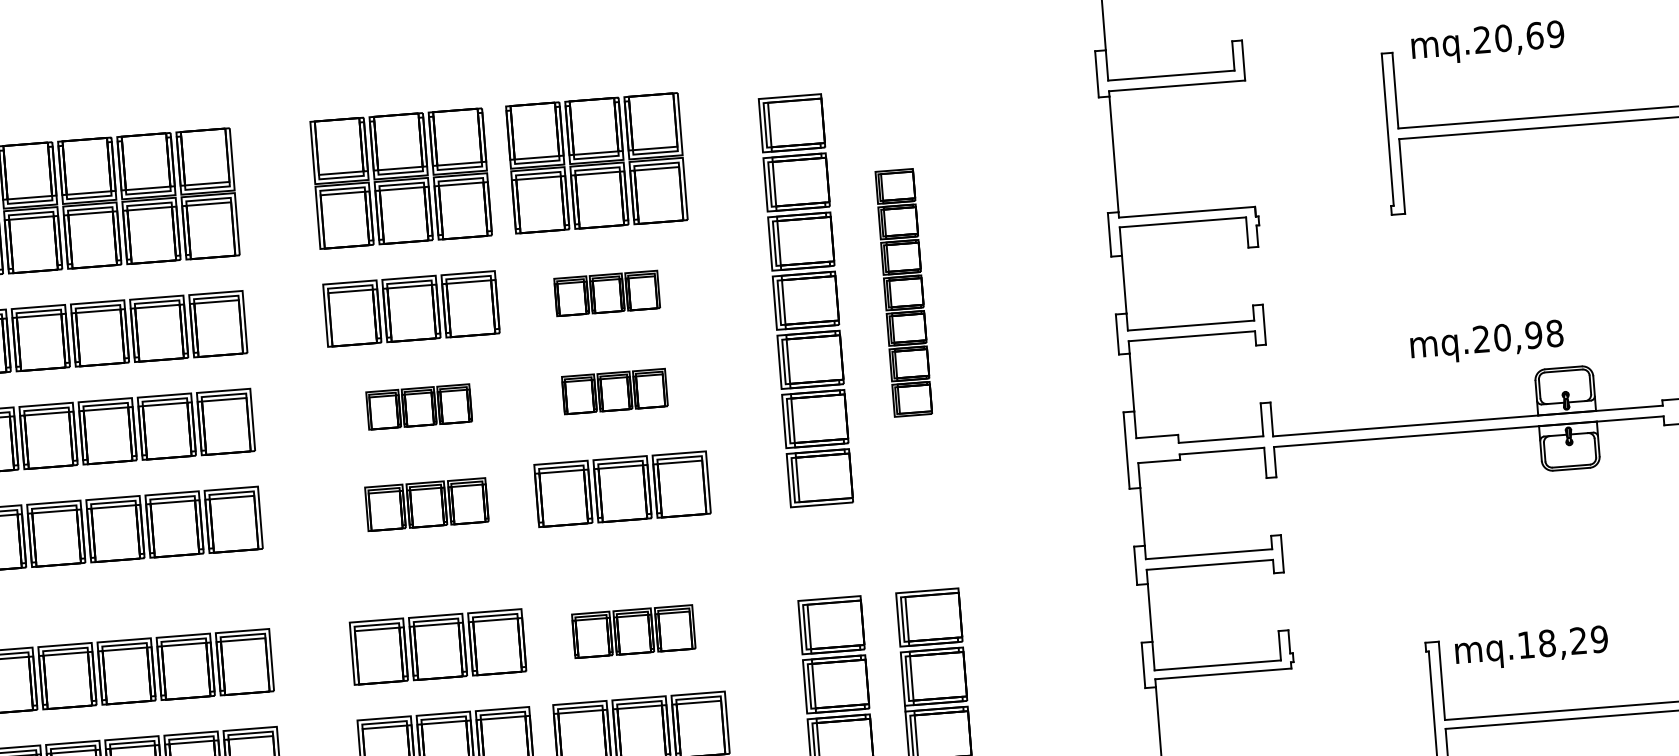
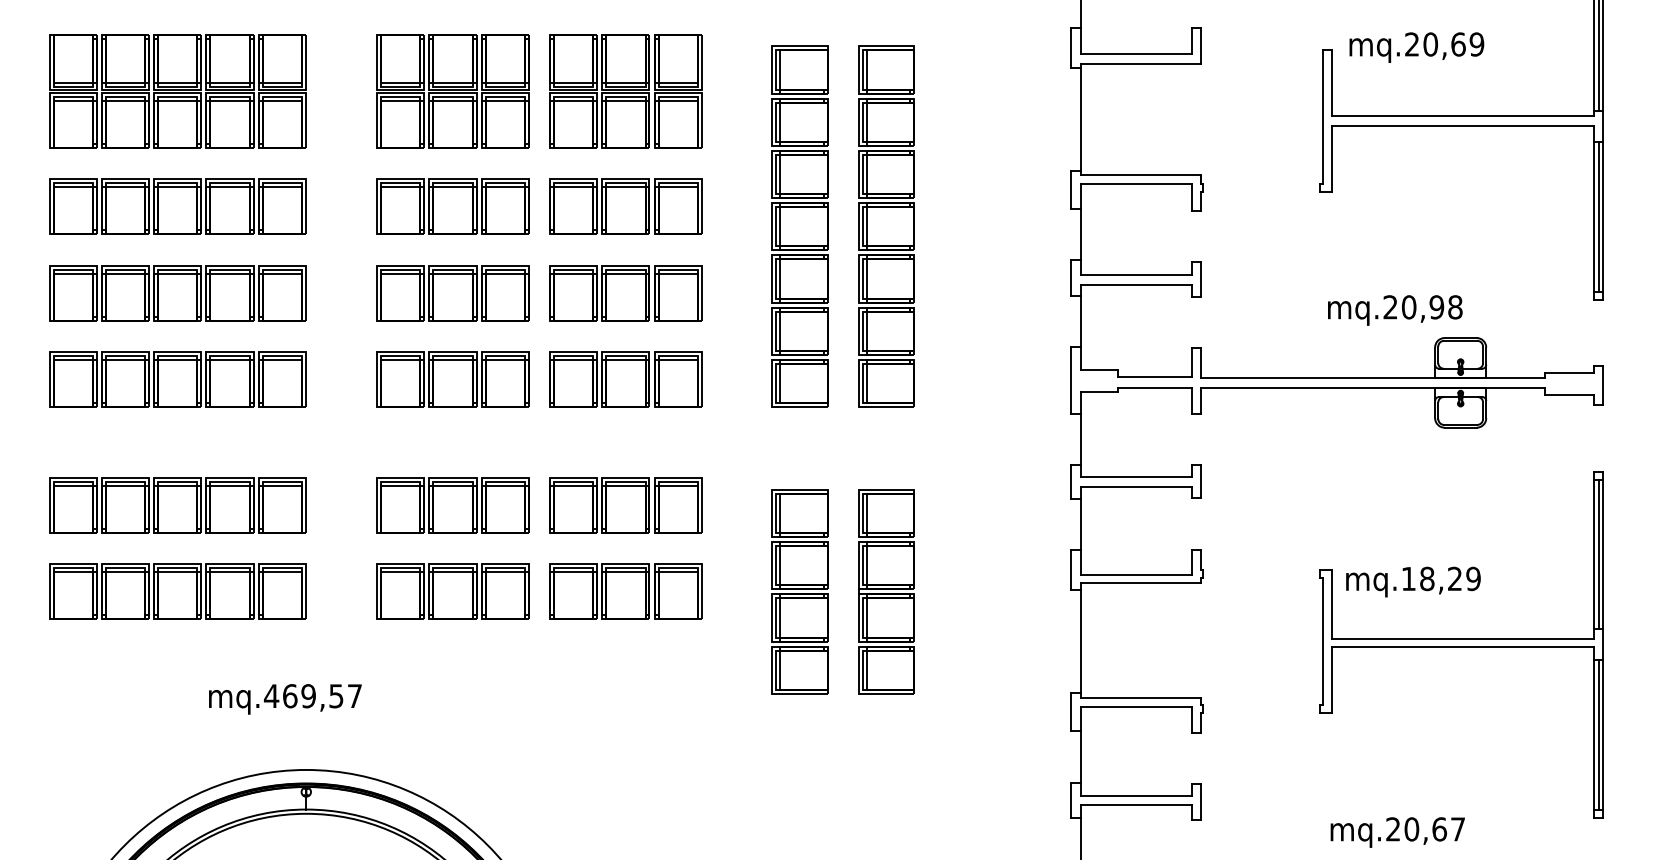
part: (903, 292) -> (886, 226), size x1.67
part: (606, 293) -> (625, 206), size x1.67
part: (614, 391) -> (625, 293), size x1.67
part: (418, 407) -> (452, 293), size x1.67
part: (426, 504) -> (452, 379), size x1.43
part: (633, 631) -> (625, 505), size x1.43

